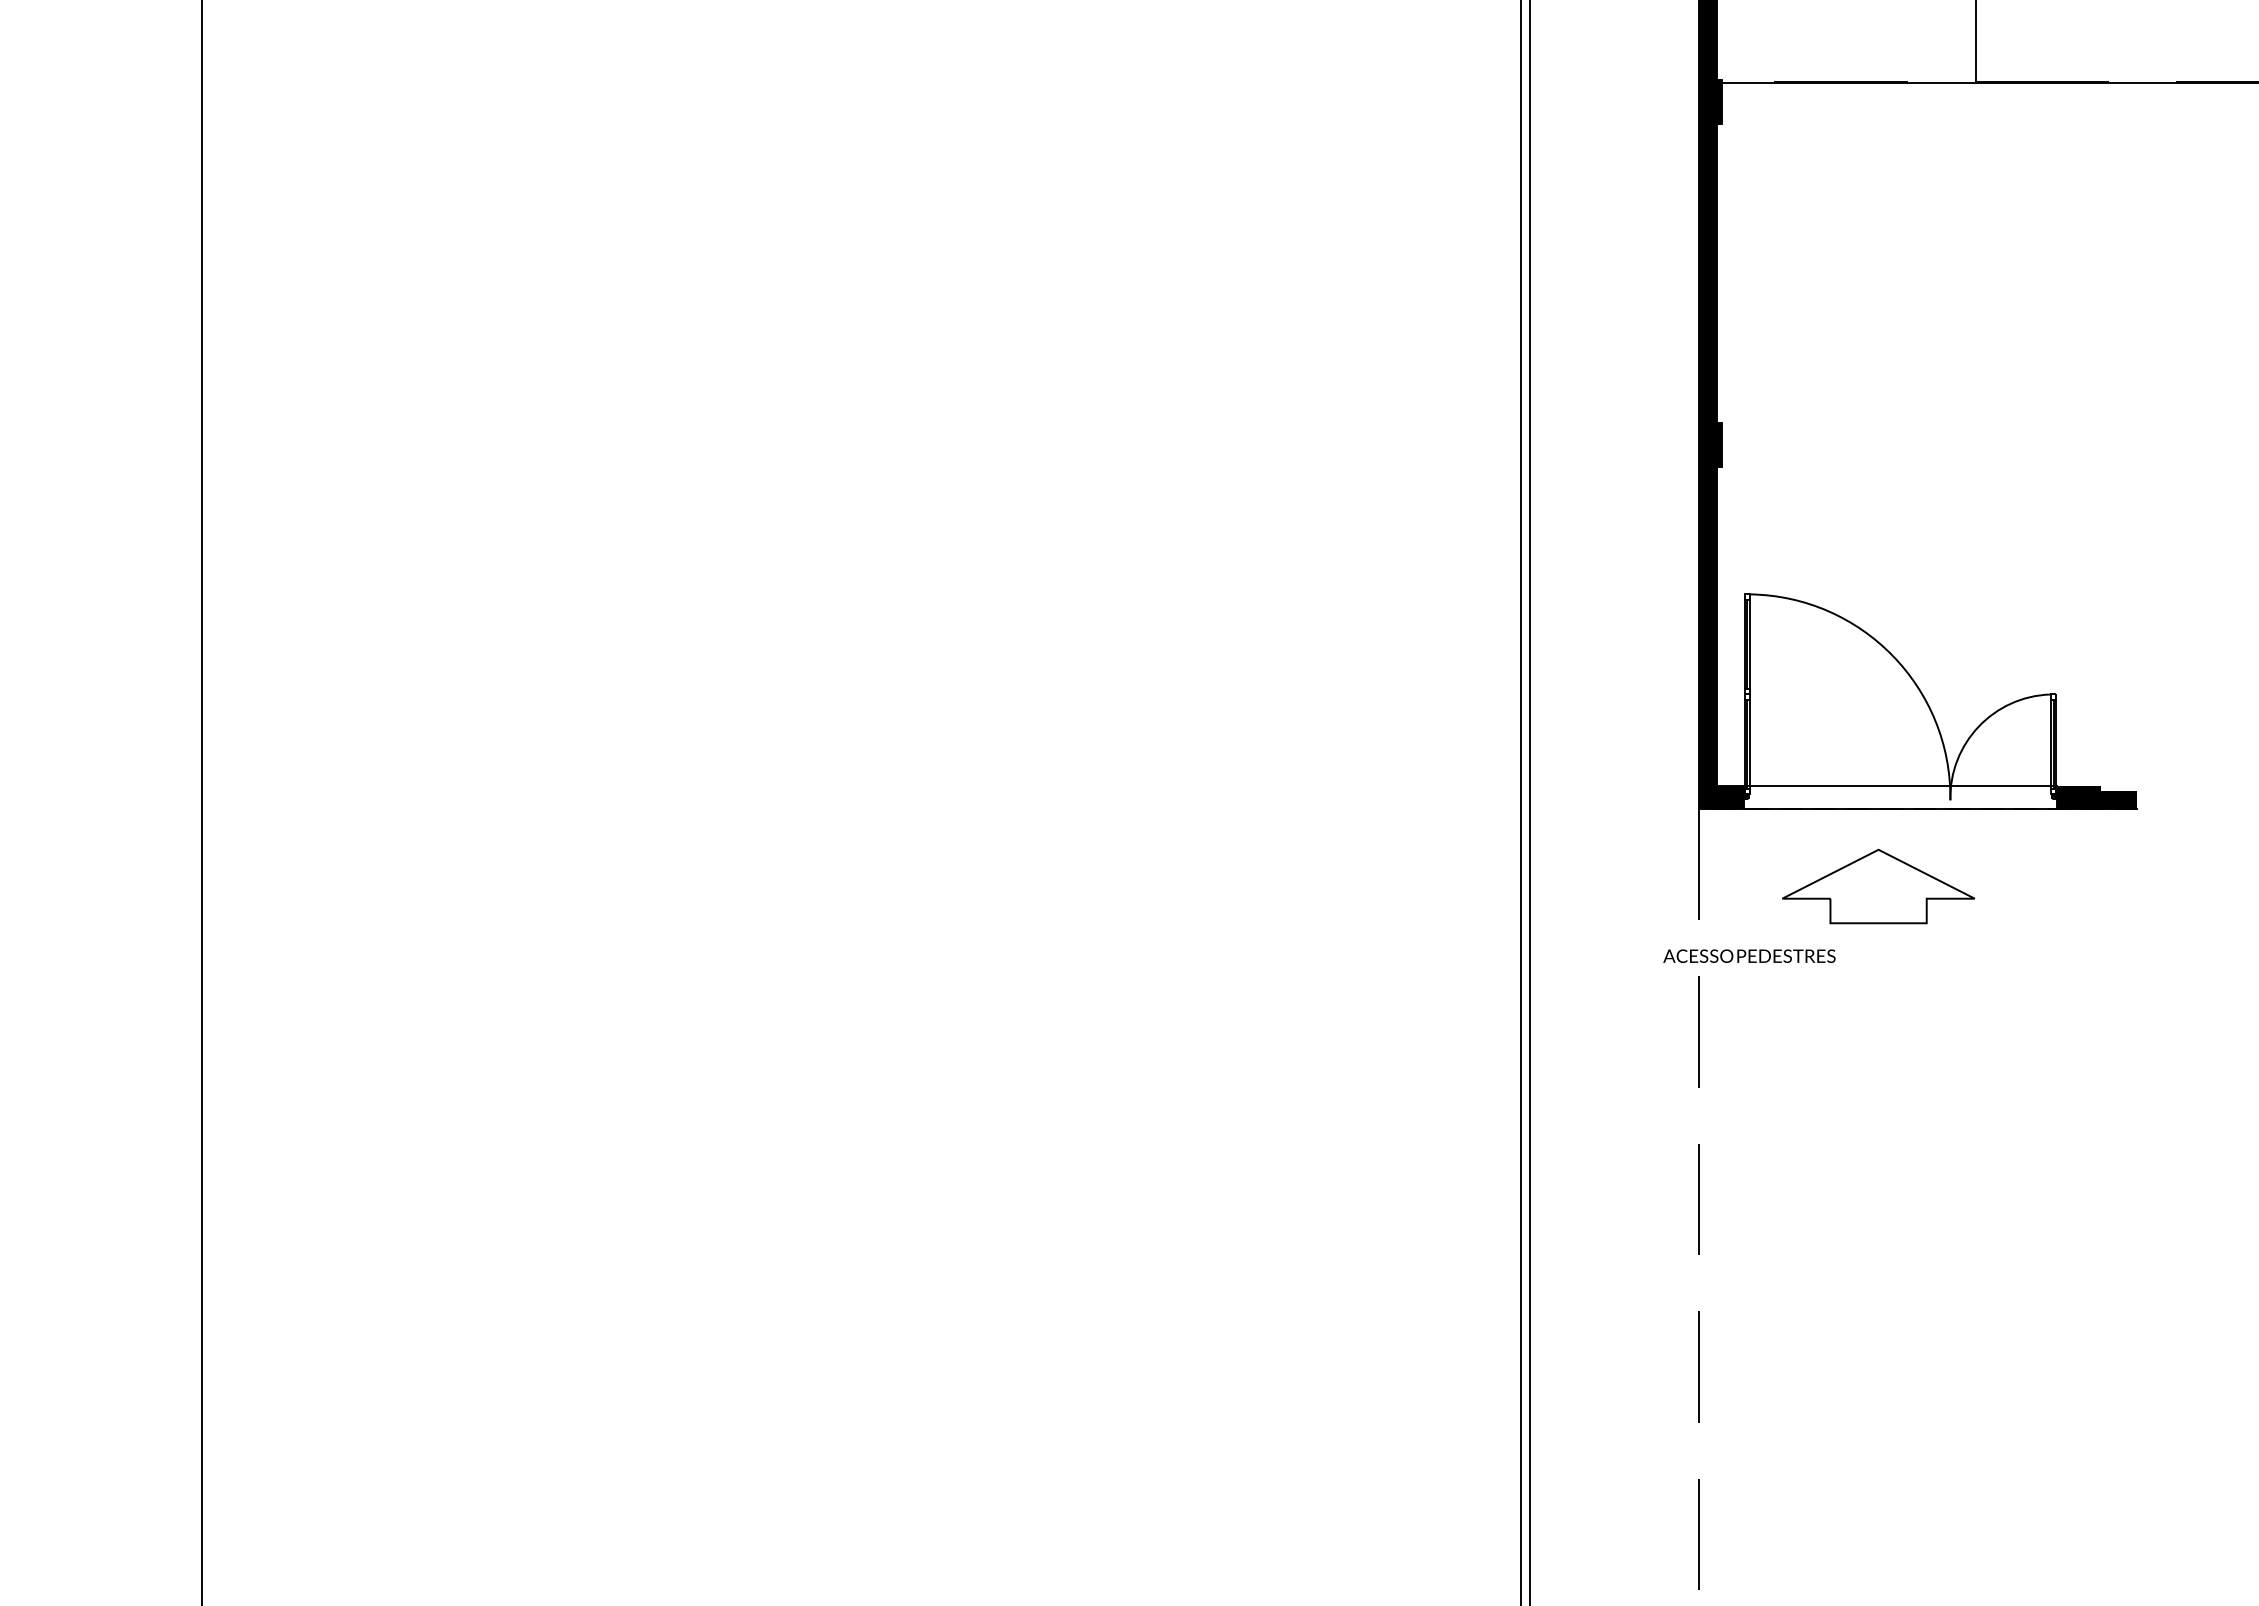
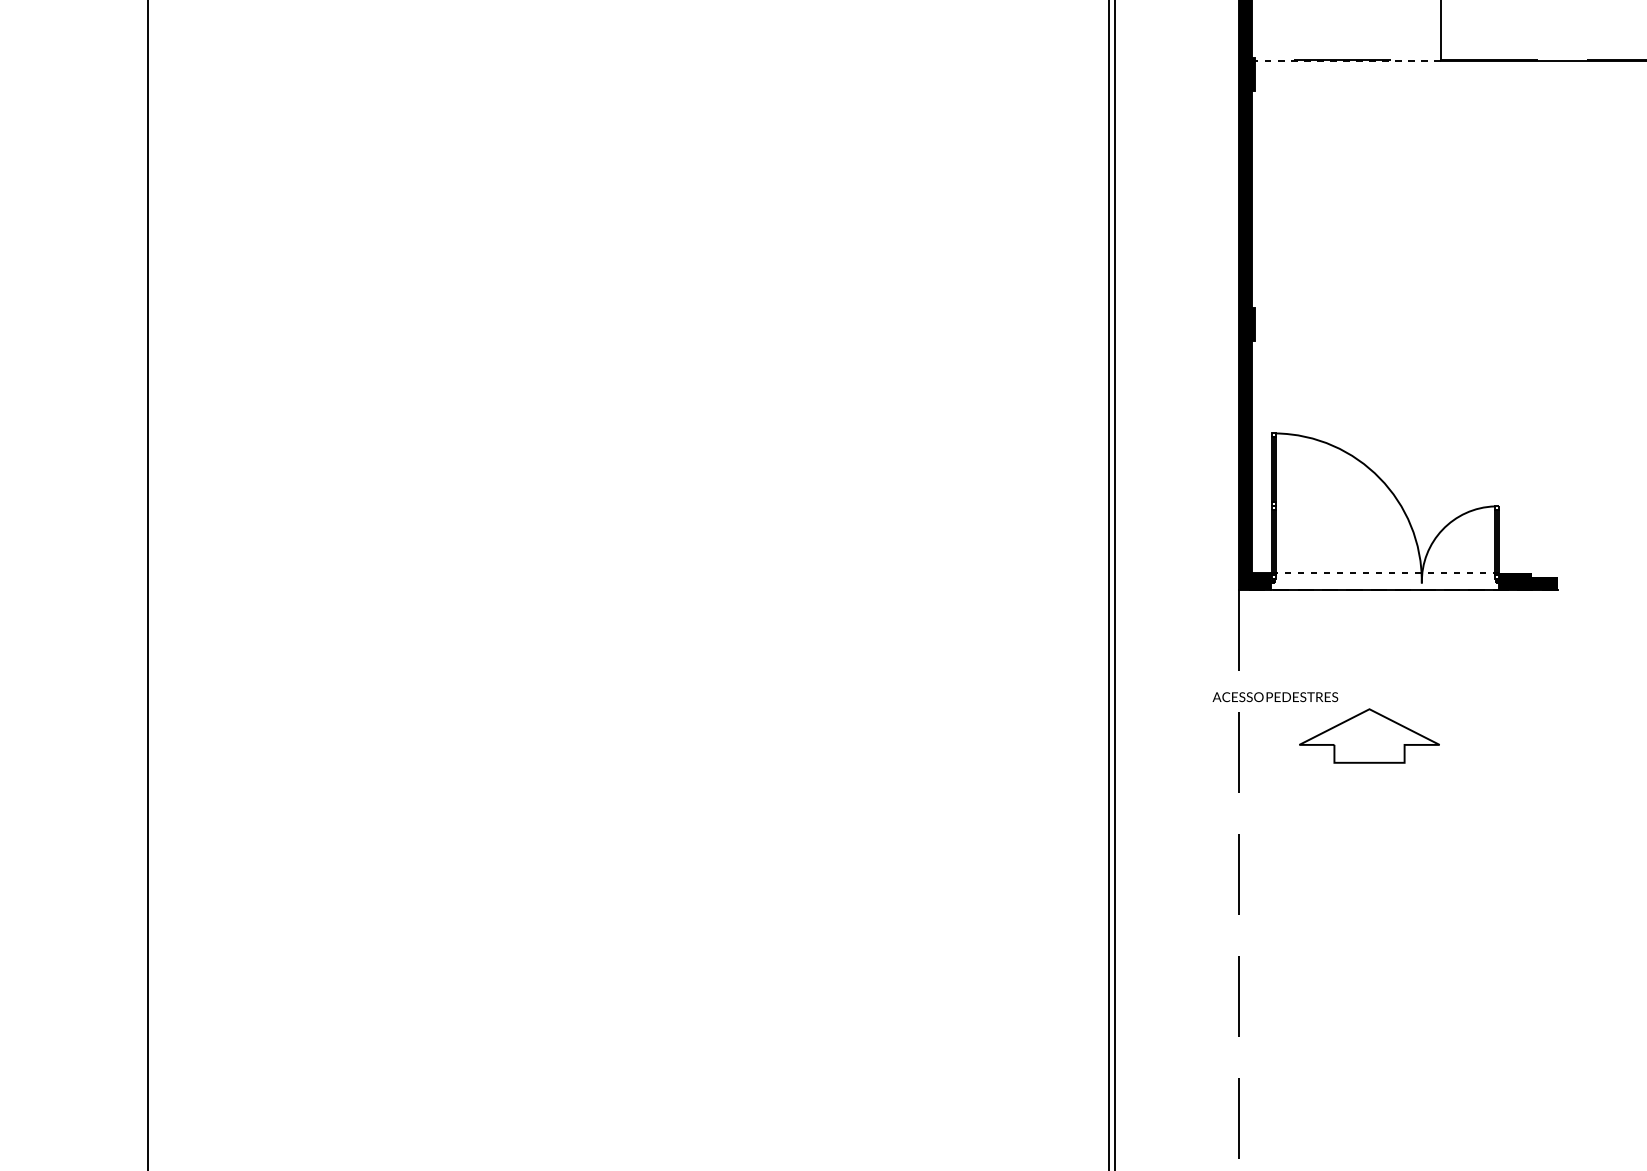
line: (1848, 83) -> (1347, 61), solid -> dashed
line: (1899, 786) -> (1384, 573), solid -> dashed
part: (1878, 886) -> (1369, 736), moved

